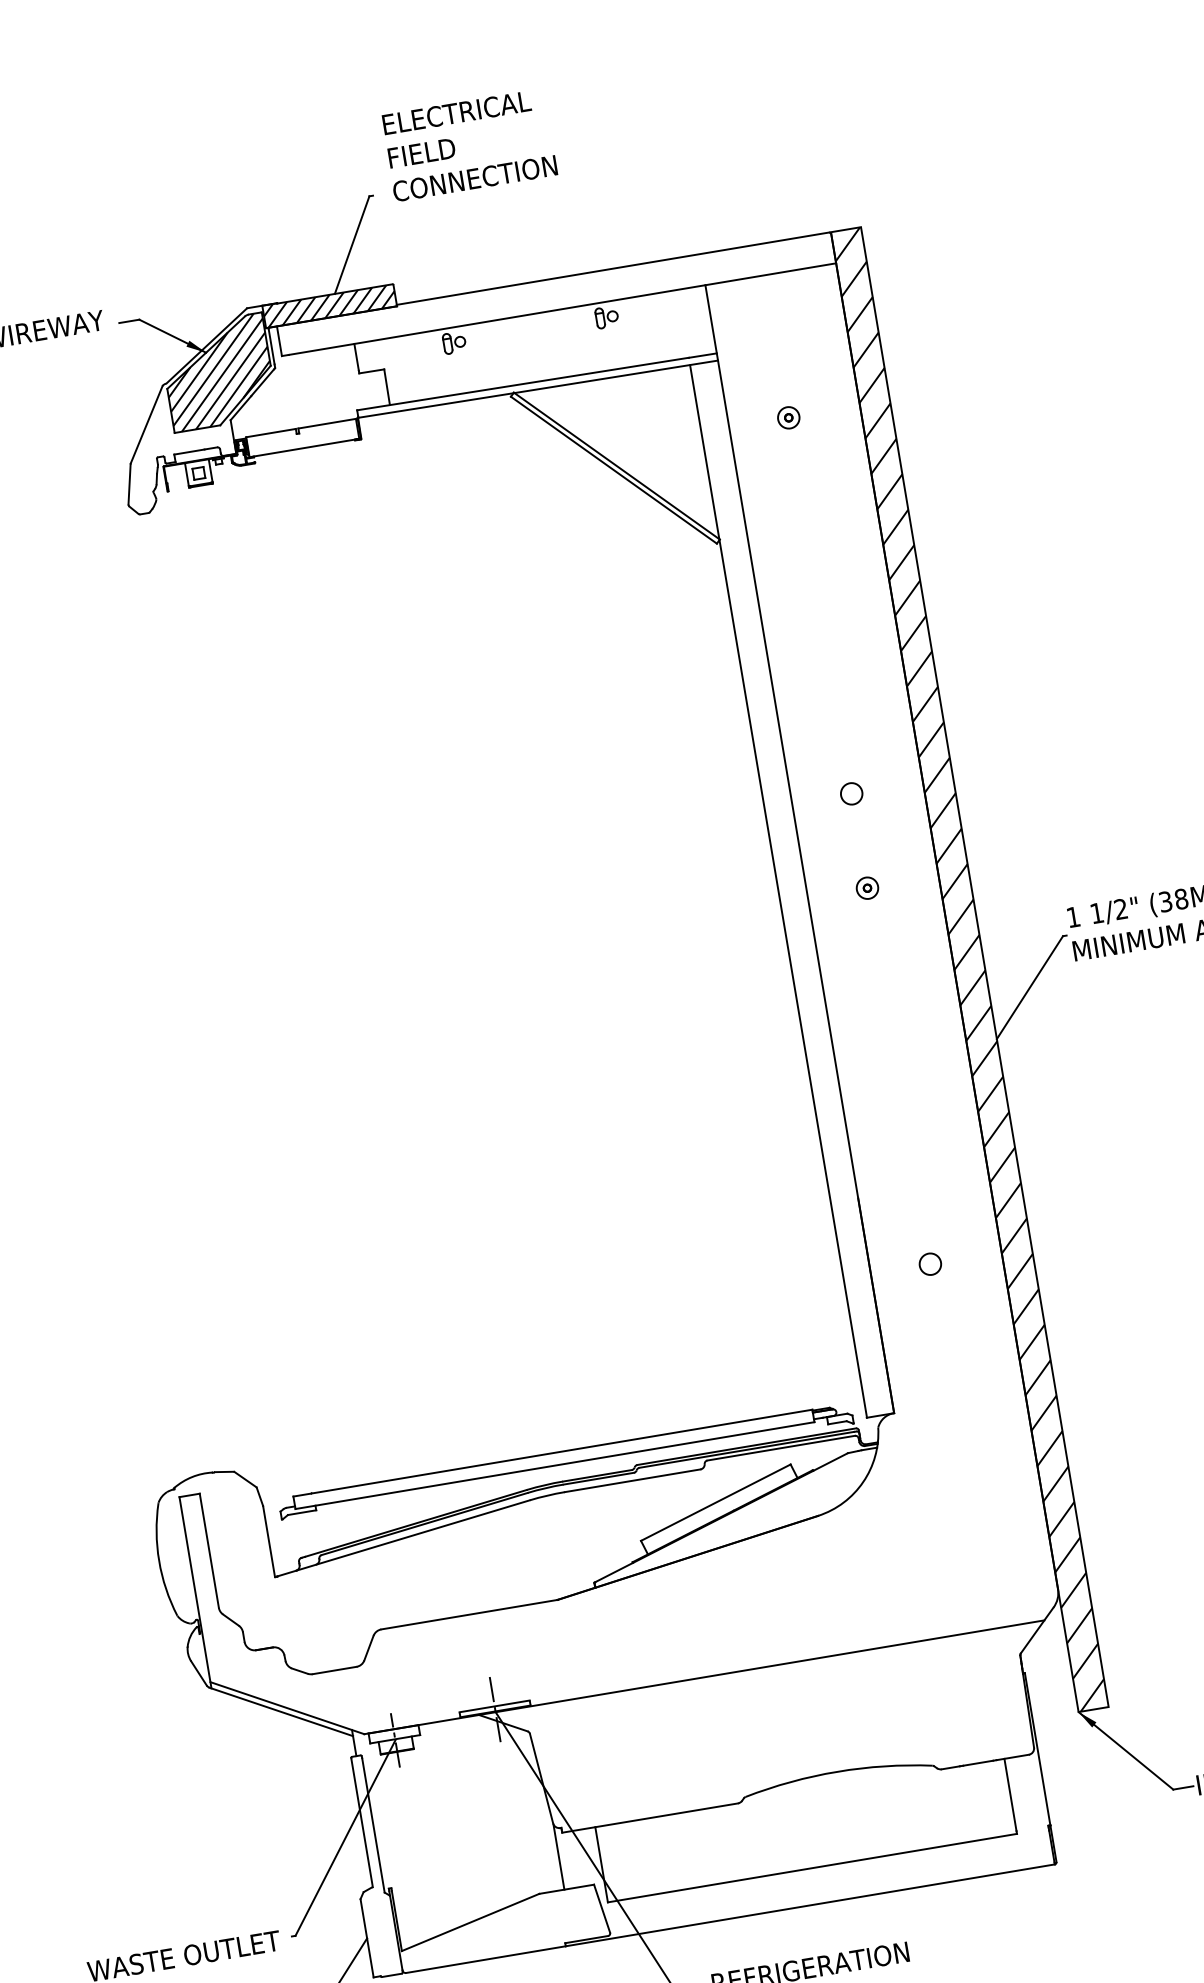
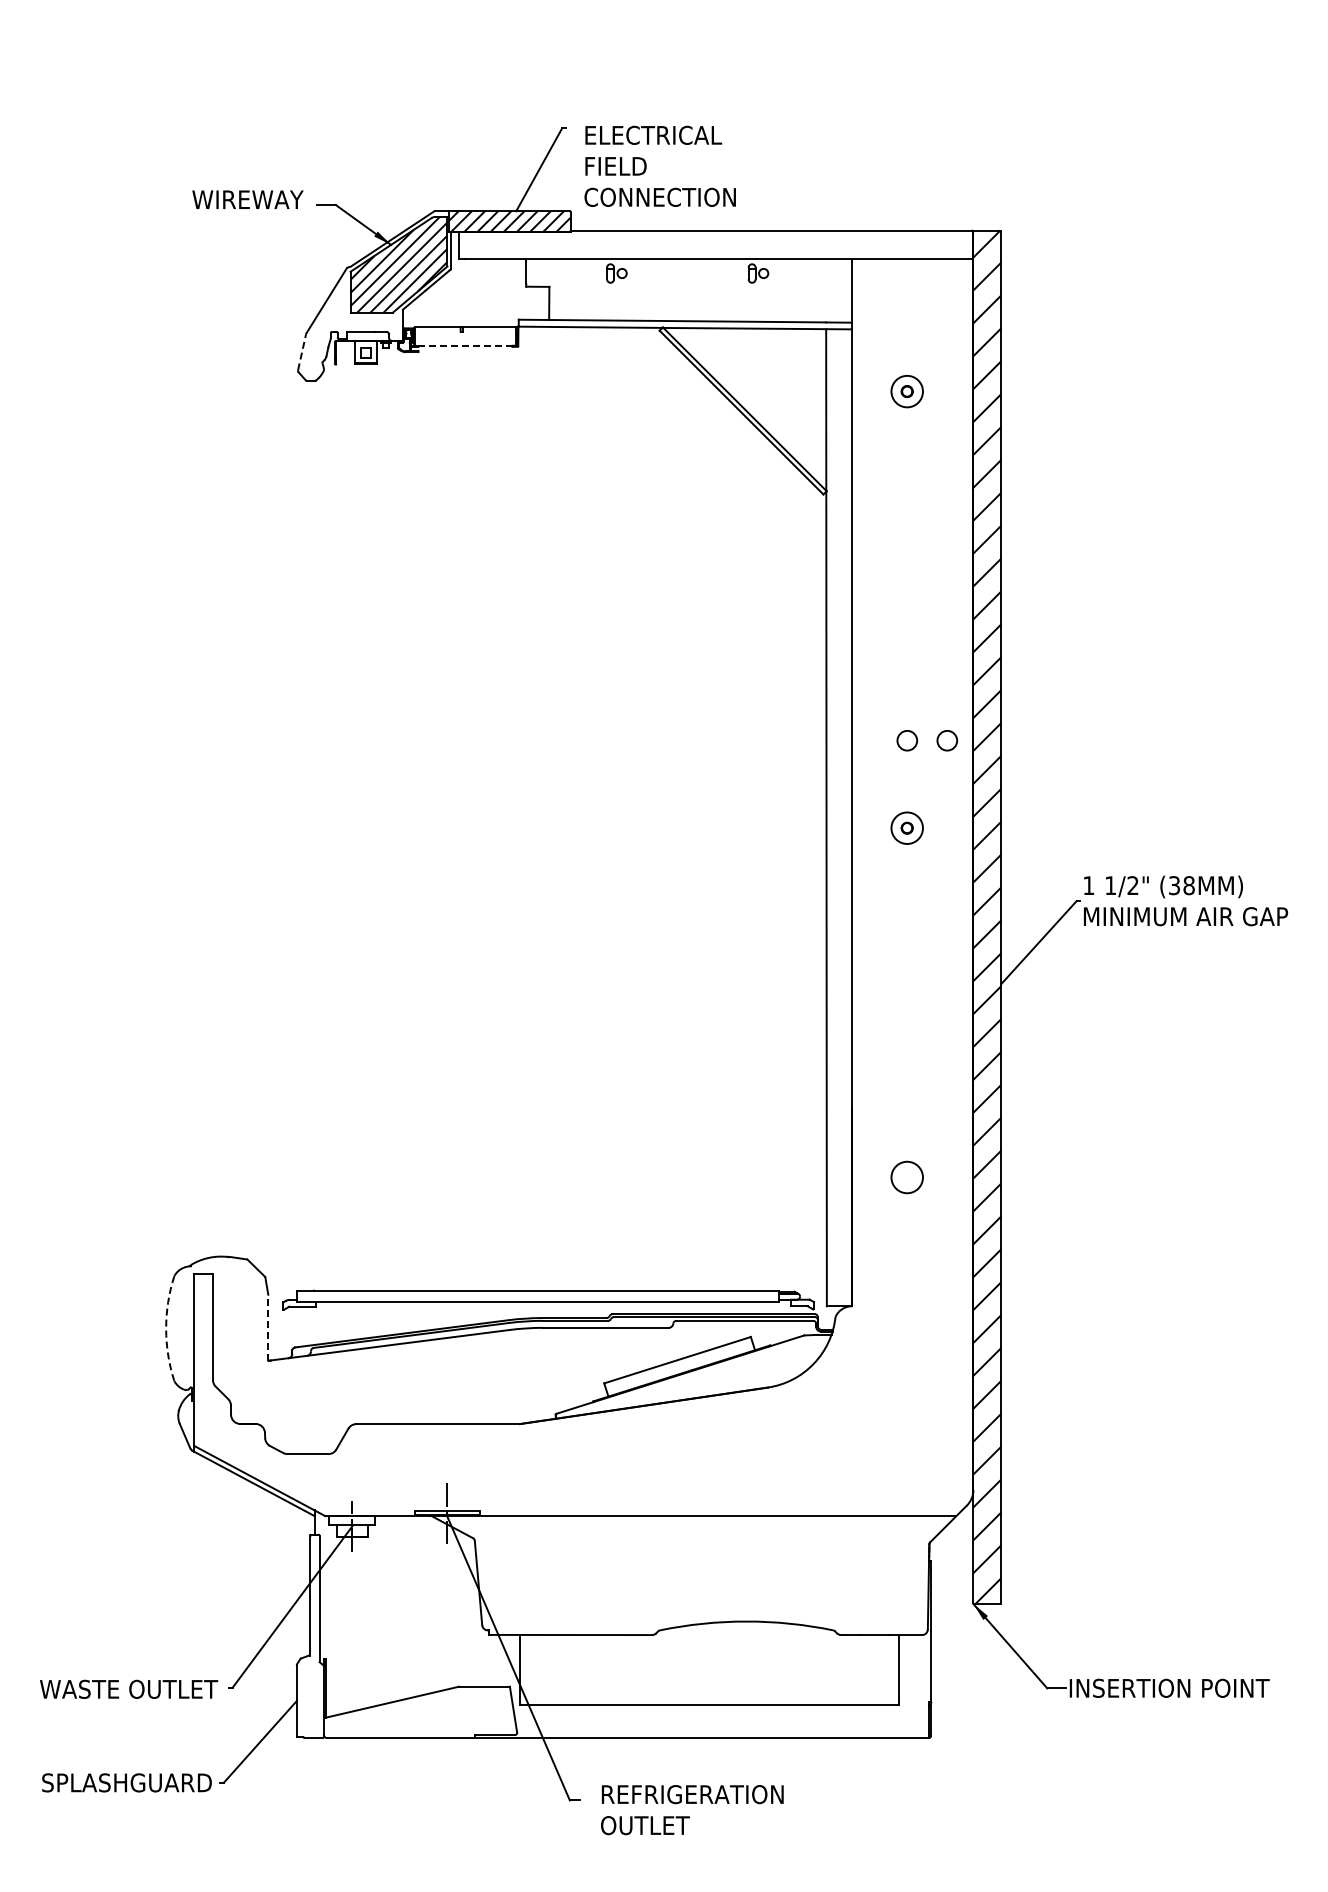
text: (468, 144) -> (659, 165), moved
part: (788, 417) -> (907, 391), size x1.6
line: (306, 447) -> (467, 345), solid -> dashed
line: (129, 483) -> (302, 351), solid -> dashed
circle: (894, 786) -> (947, 740), added
part: (867, 888) -> (907, 828), size x1.6
circle: (930, 1263) -> (907, 1176), size x1.6
line: (269, 1541) -> (268, 1327), solid -> dashed
arc: (159, 1560) -> (166, 1328), solid -> dashed
line: (559, 1857) -> (482, 1656), removed

